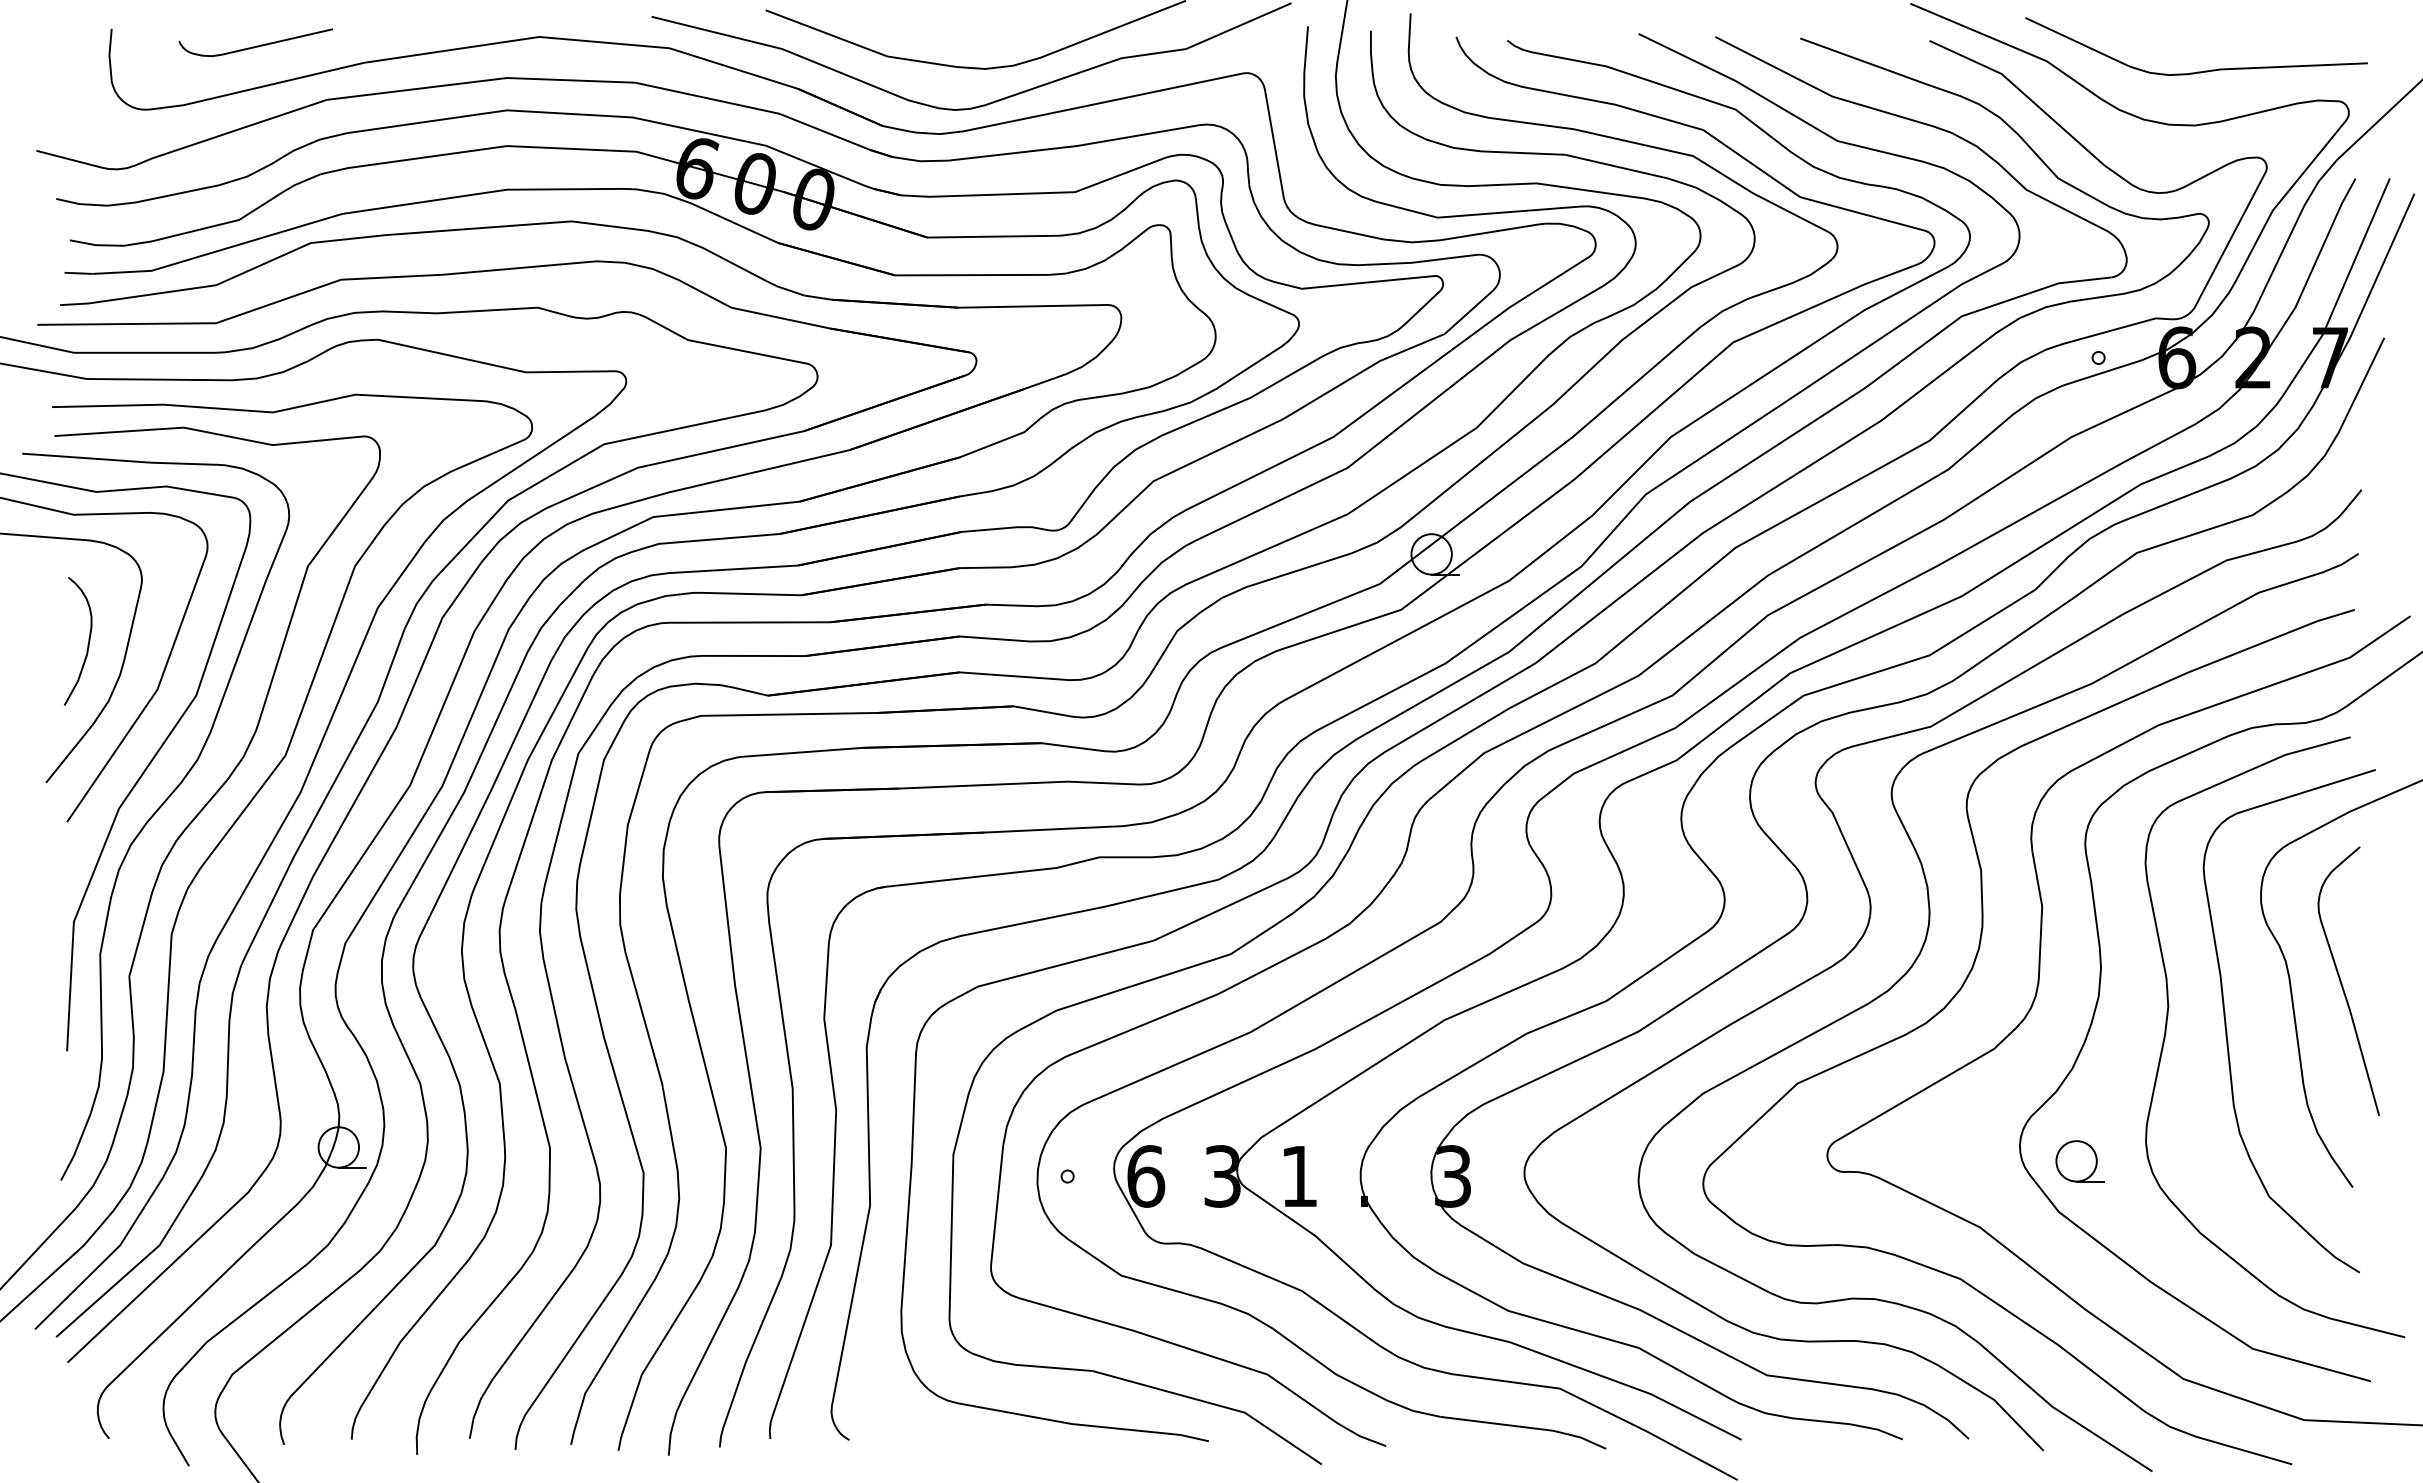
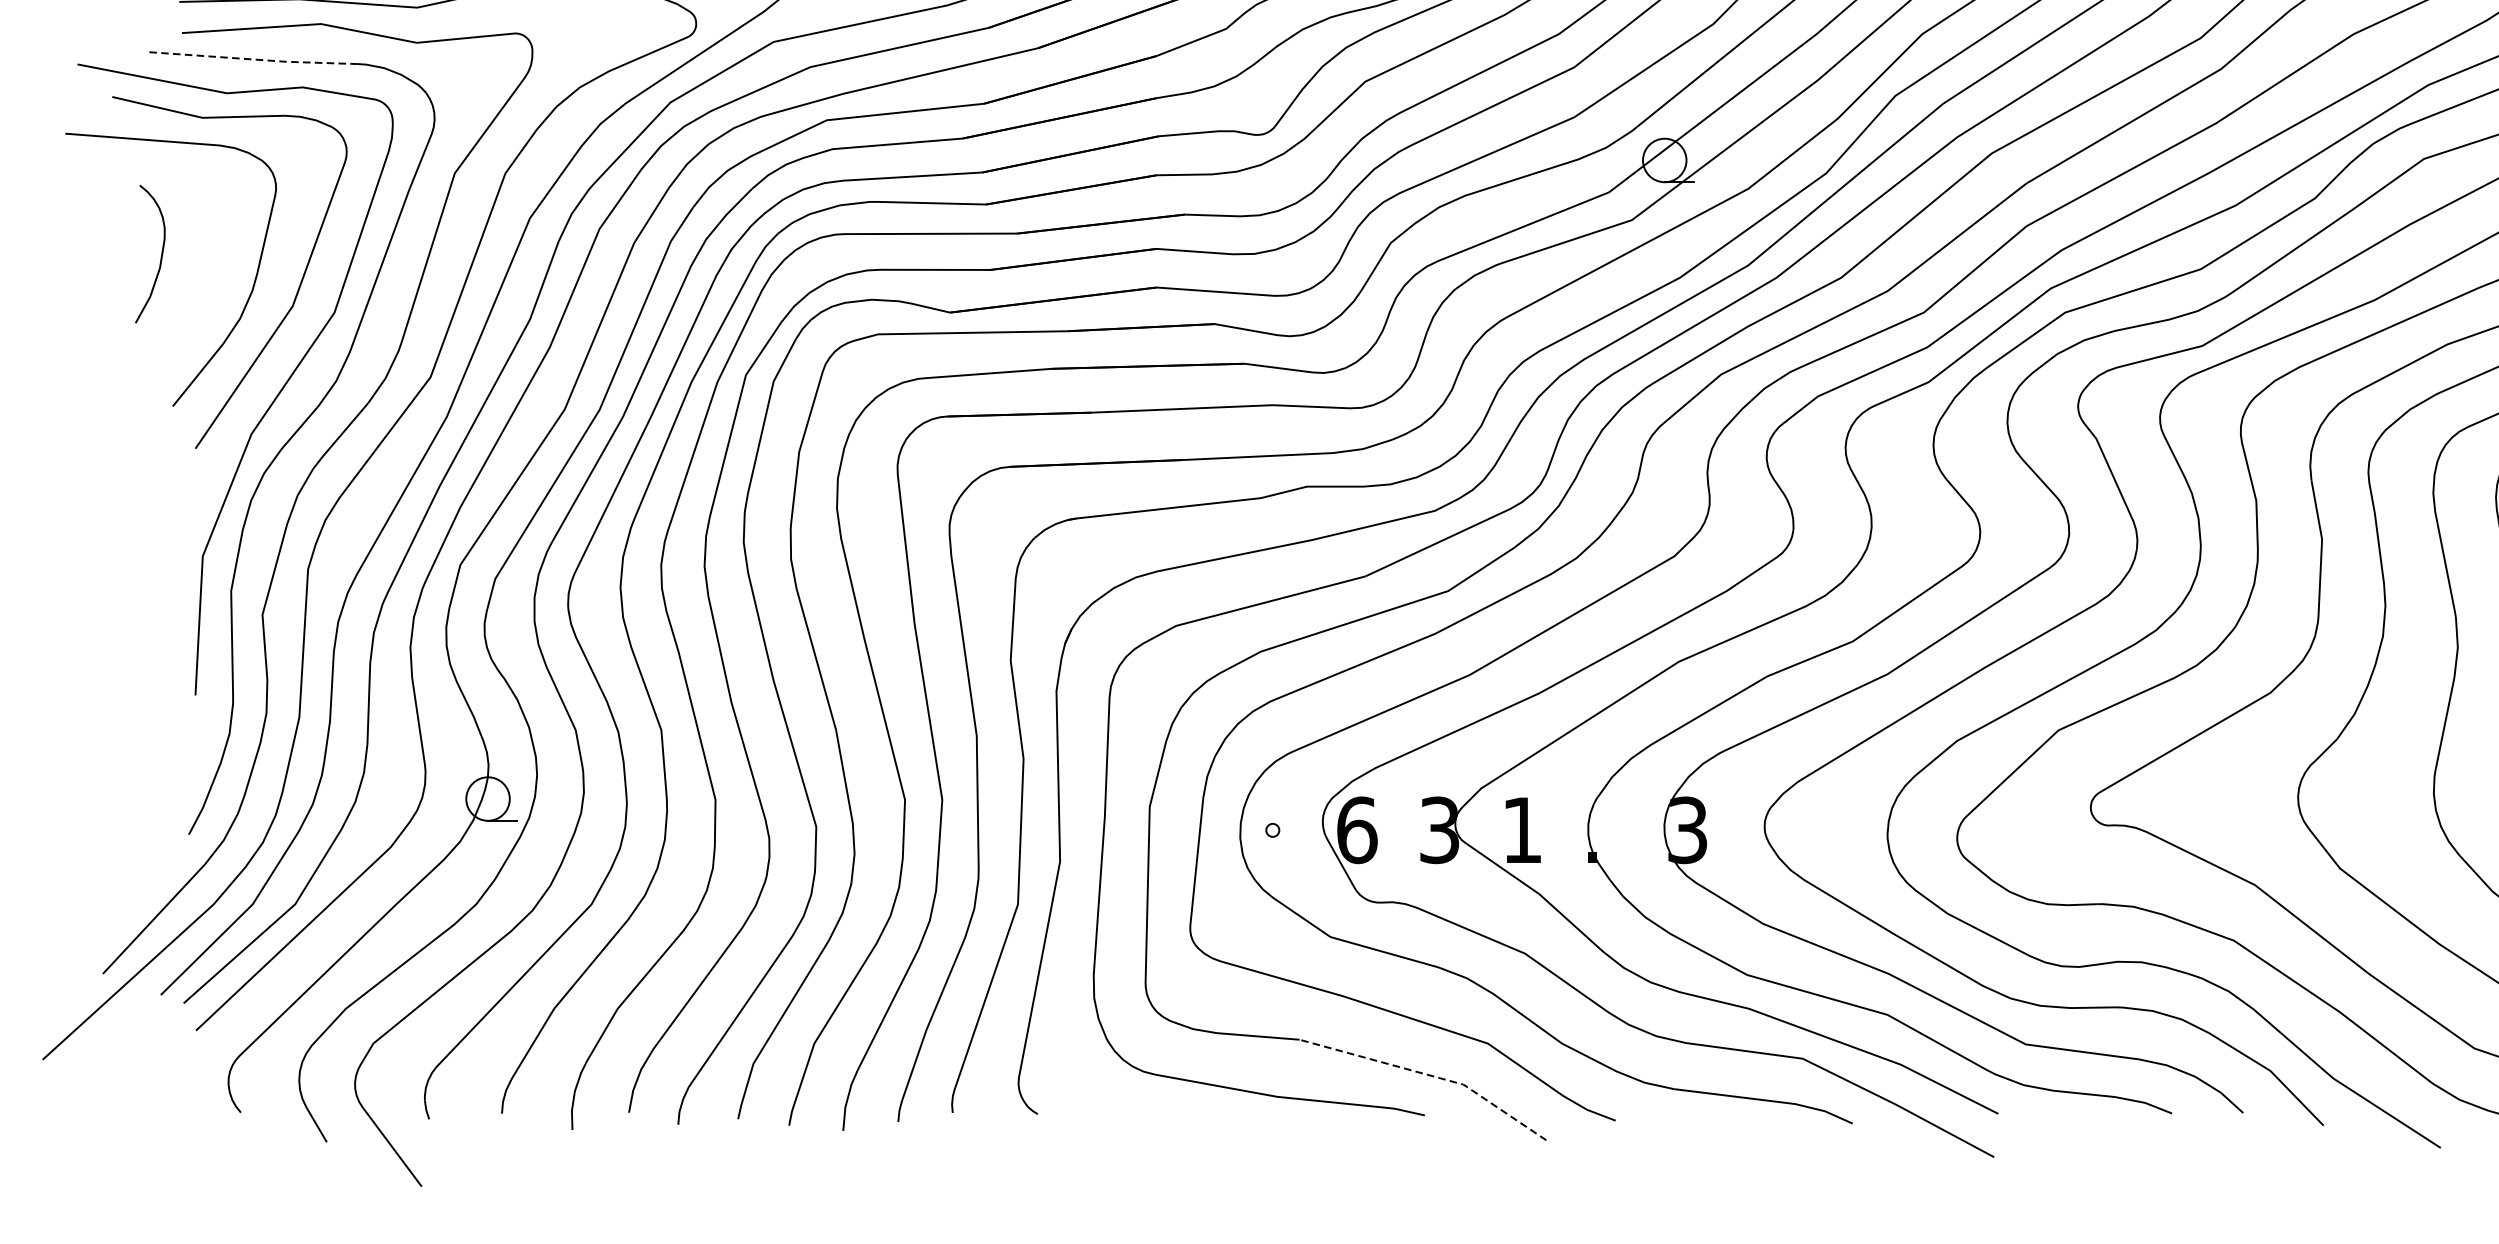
line: (120, 460) -> (252, 59), solid -> dashed
curve: (87, 644) -> (160, 257), moved
part: (2079, 1161) -> (2362, 814), removed
line: (1213, 1404) -> (1429, 1075), solid -> dashed

